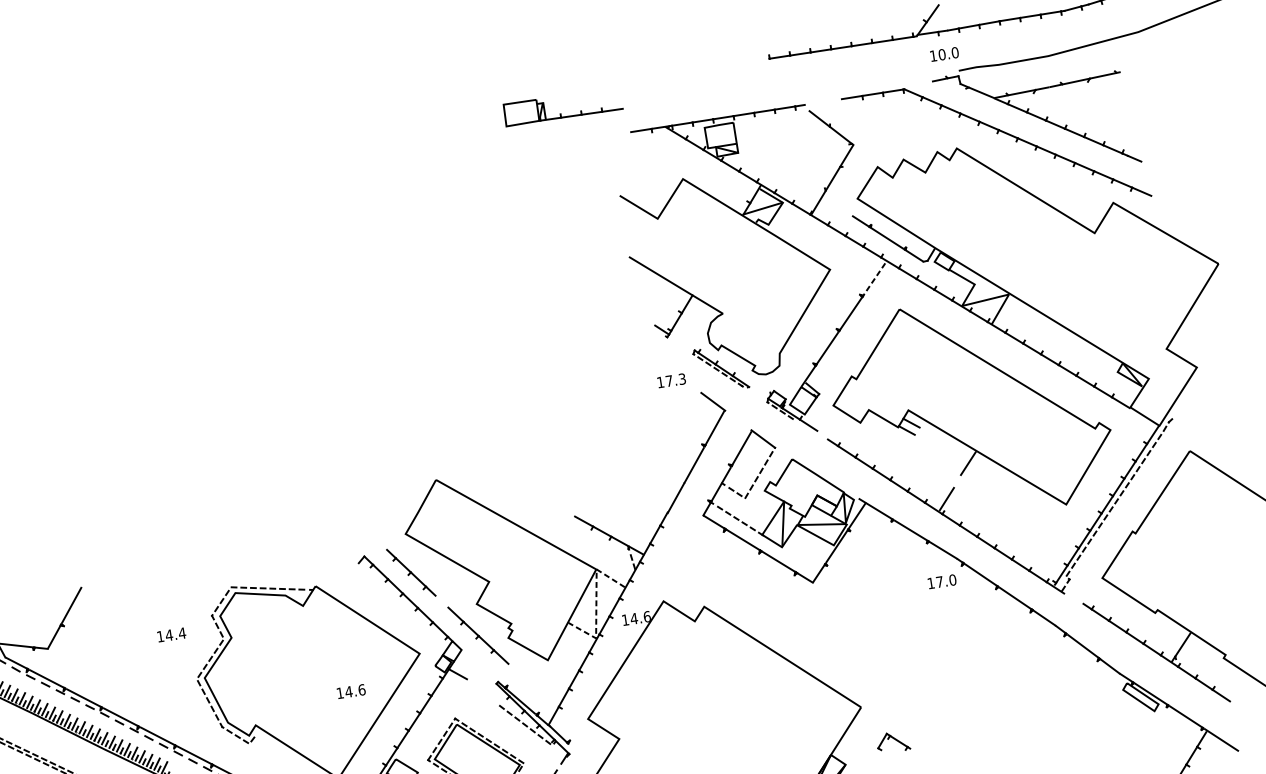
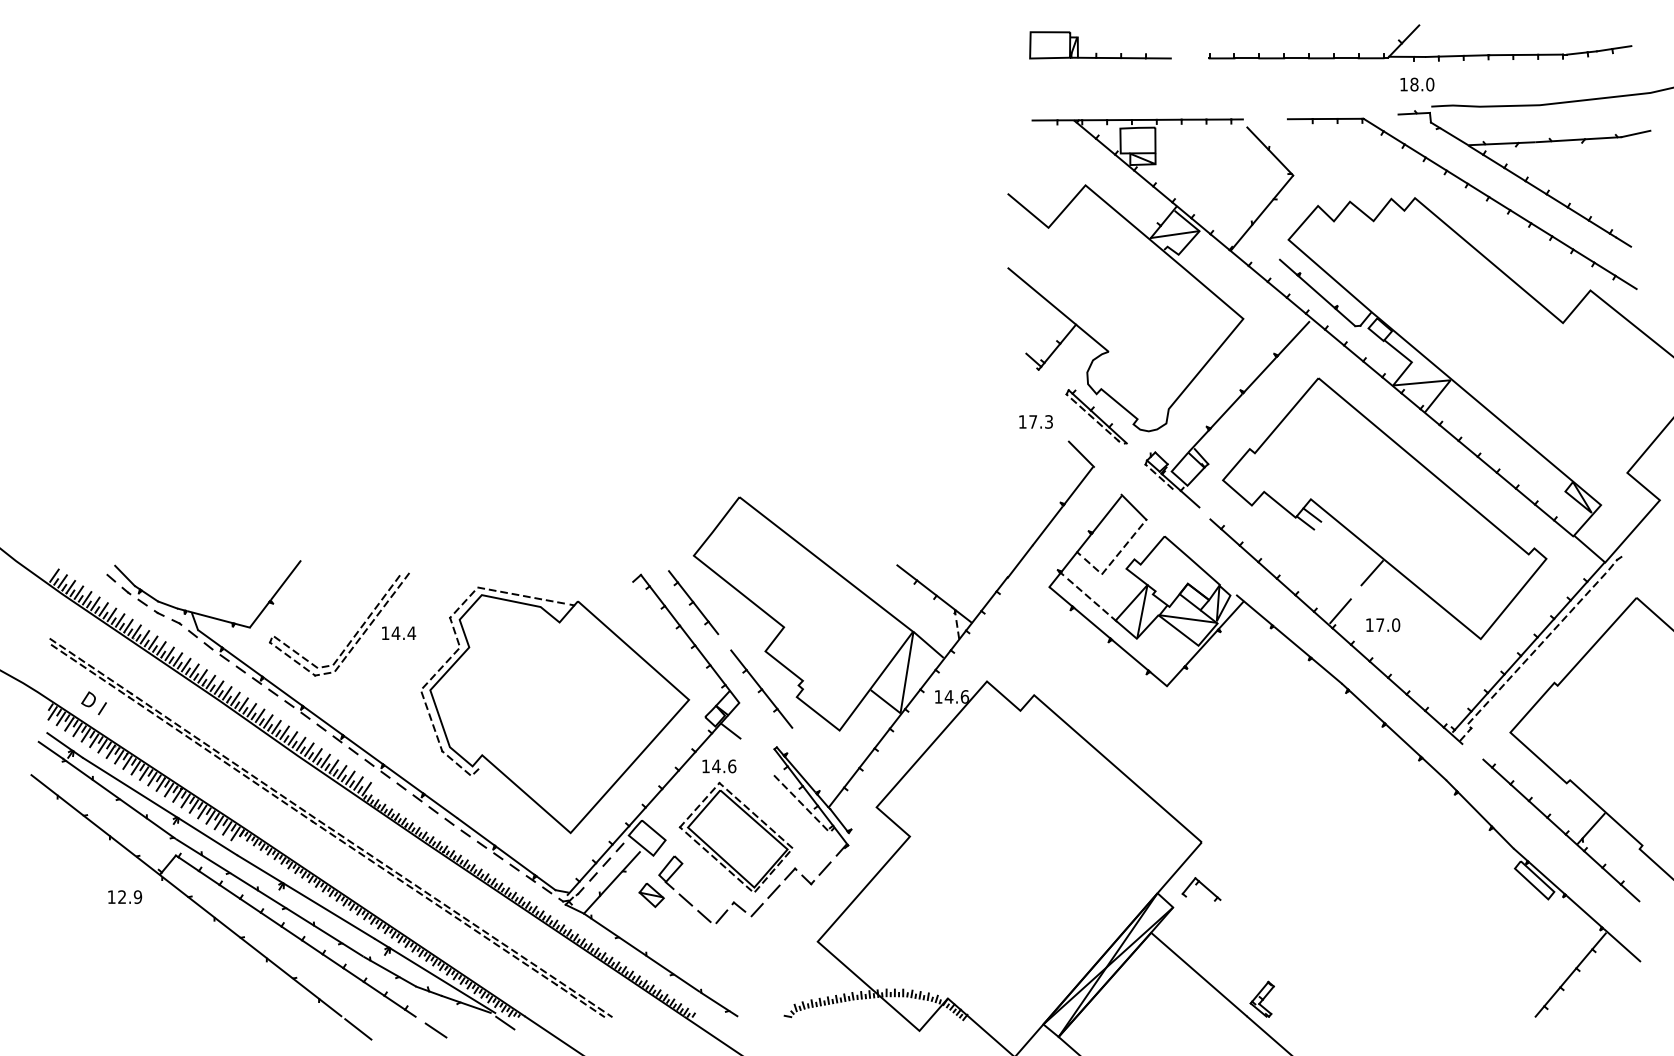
text: (942, 54) -> (1414, 84), 10.0 -> 18.0
line: (1130, 67) -> (1635, 133), added
part: (560, 113) -> (1096, 52), moved
line: (872, 281) -> (1291, 340), dashed -> solid
text: (942, 581) -> (1383, 624), moved
line: (596, 603) -> (907, 672), dashed -> solid
part: (135, 641) -> (354, 634), added
text: (351, 691) -> (719, 766), moved
part: (893, 742) -> (1201, 889), moved

